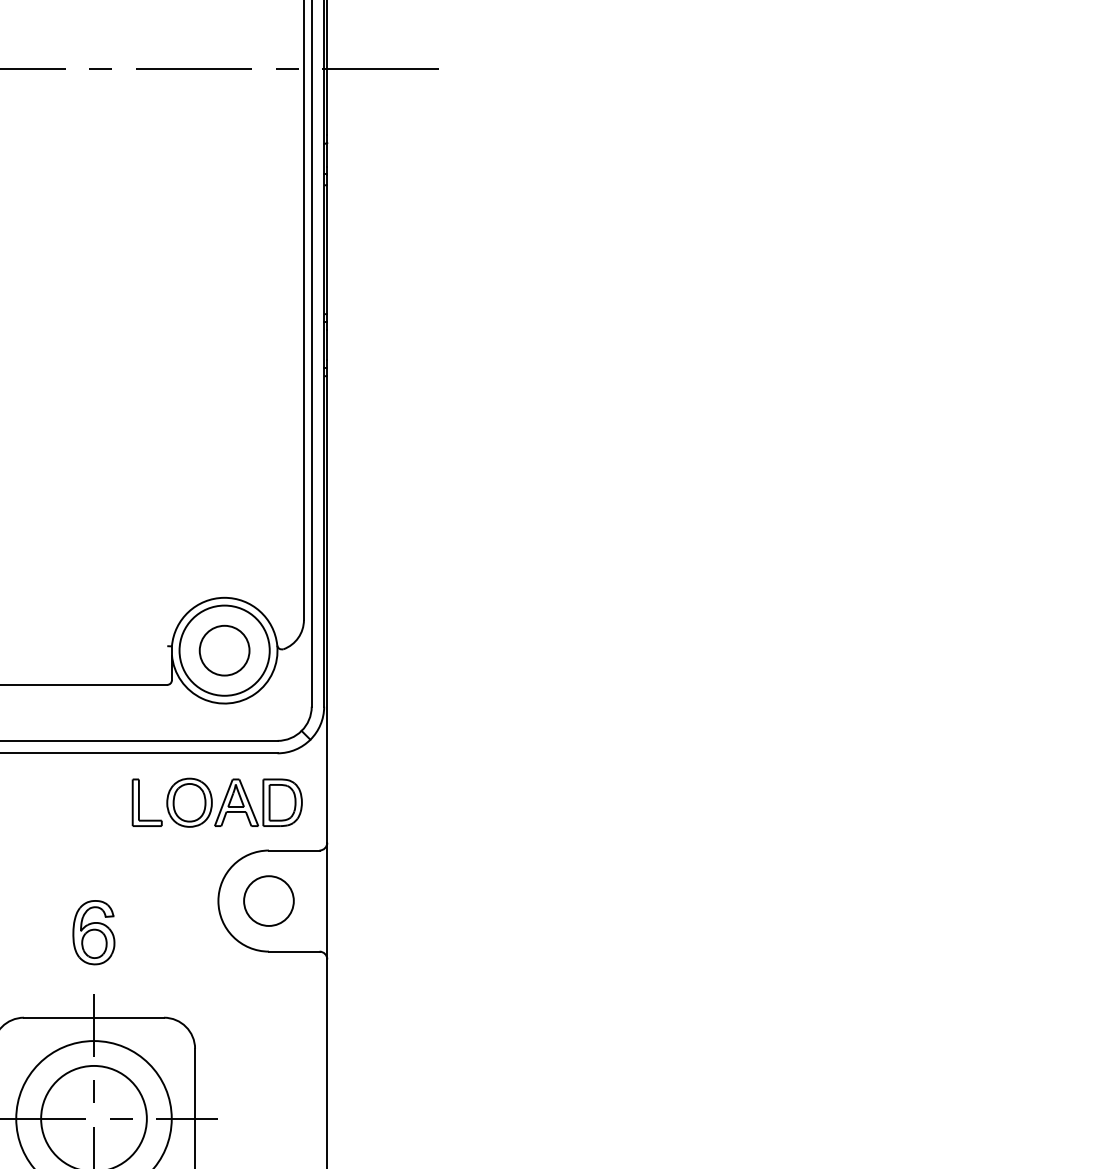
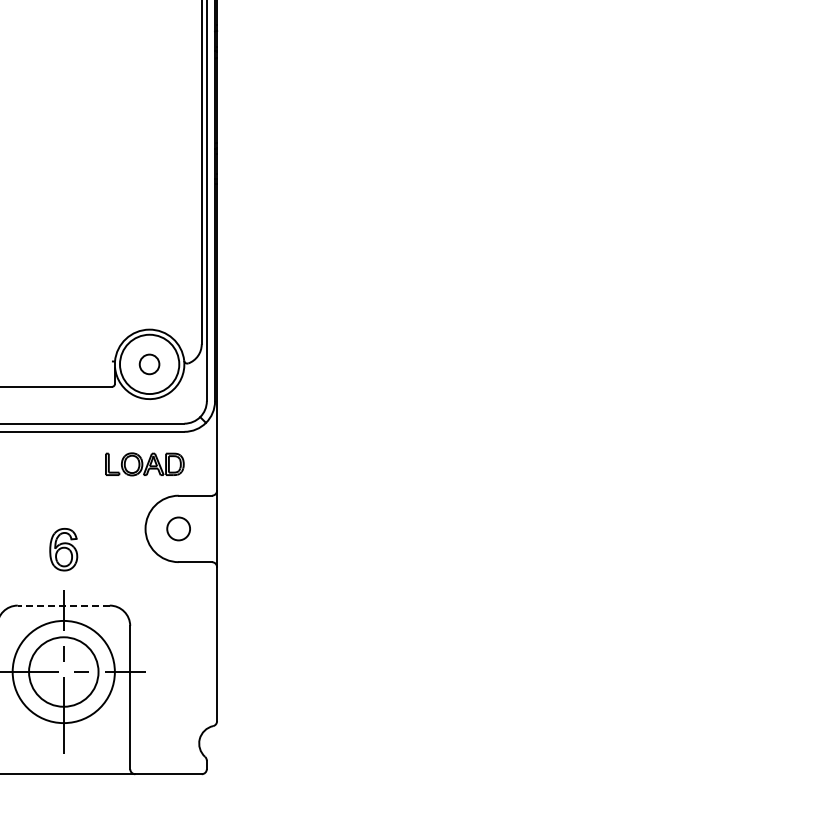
circle: (224, 650) -> (149, 364), size x0.6
part: (216, 803) -> (144, 464), size x0.7
circle: (268, 900) -> (178, 528), size x0.7
line: (93, 1017) -> (63, 605), solid -> dashed

